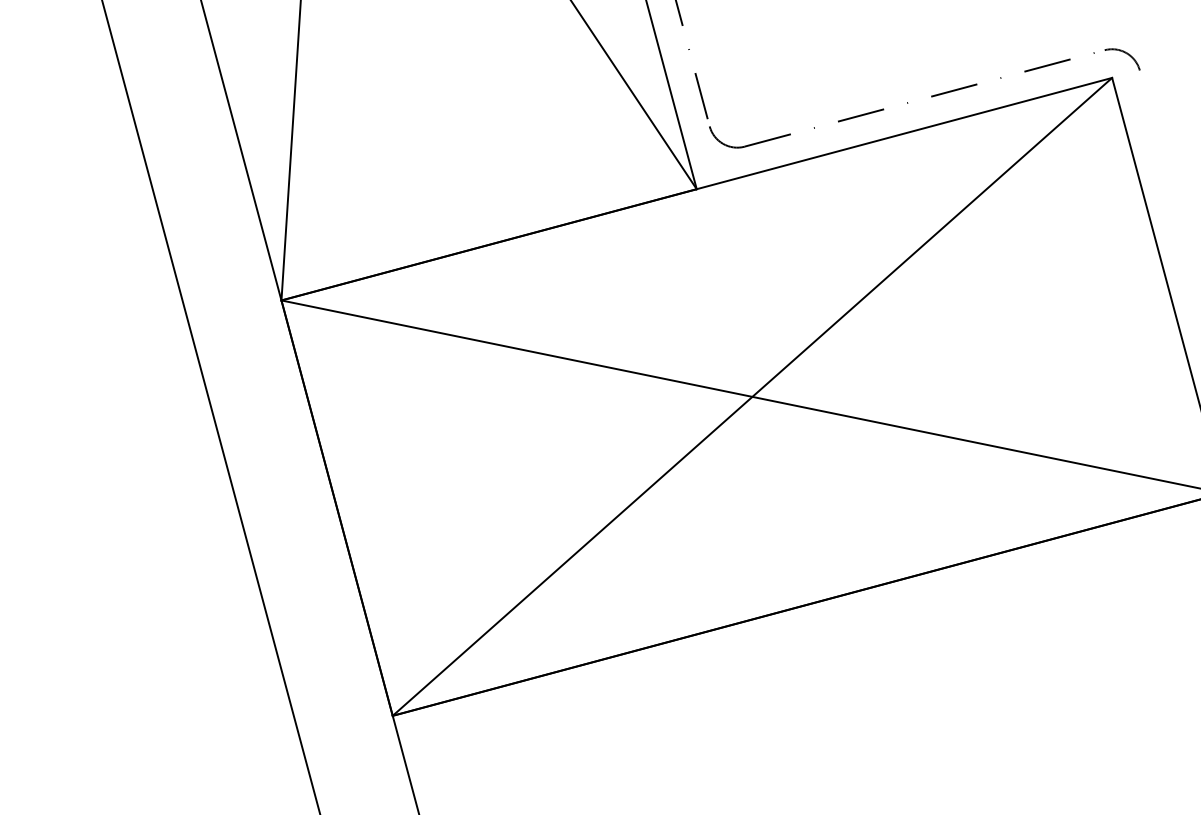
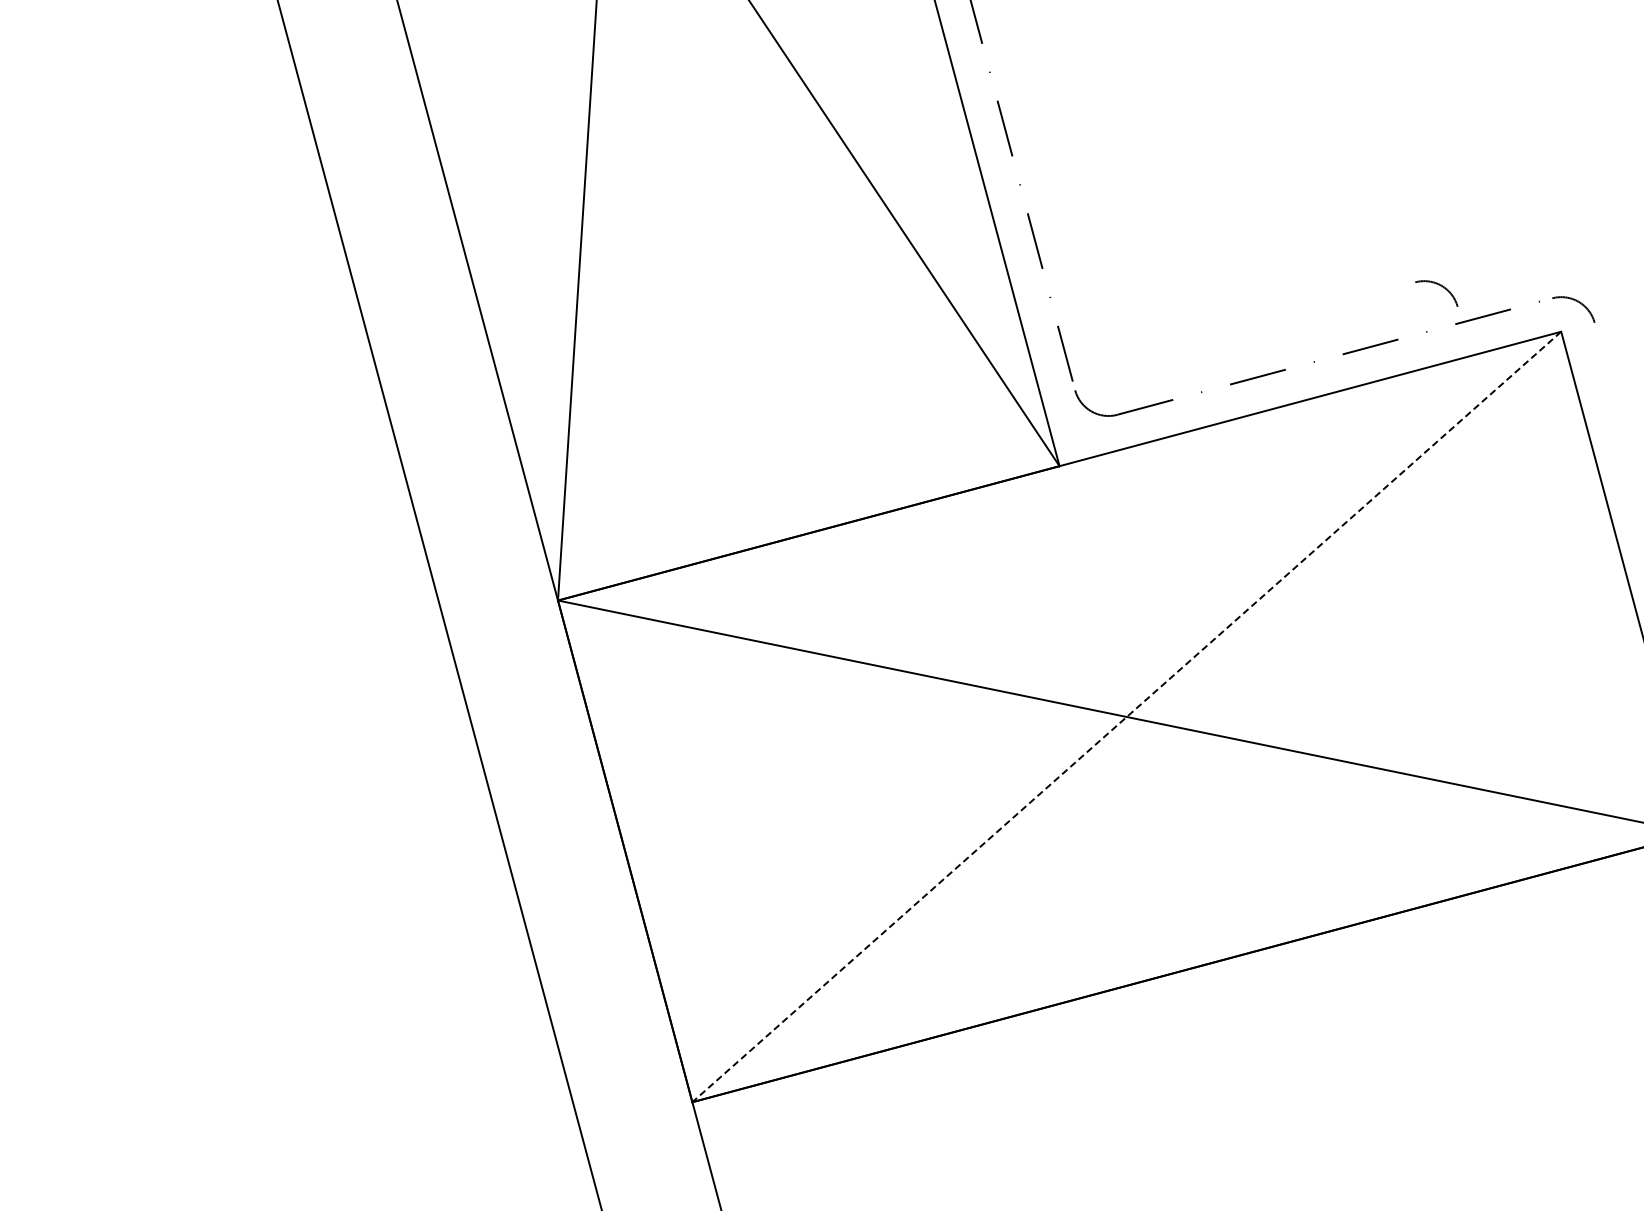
arc: (1012, 40) -> (1440, 286), added
line: (752, 396) -> (1126, 716), solid -> dashed

